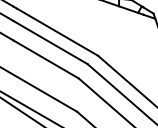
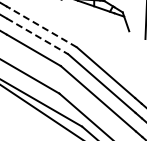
line: (57, 31) -> (43, 27), solid -> dashed
line: (50, 42) -> (37, 36), solid -> dashed

